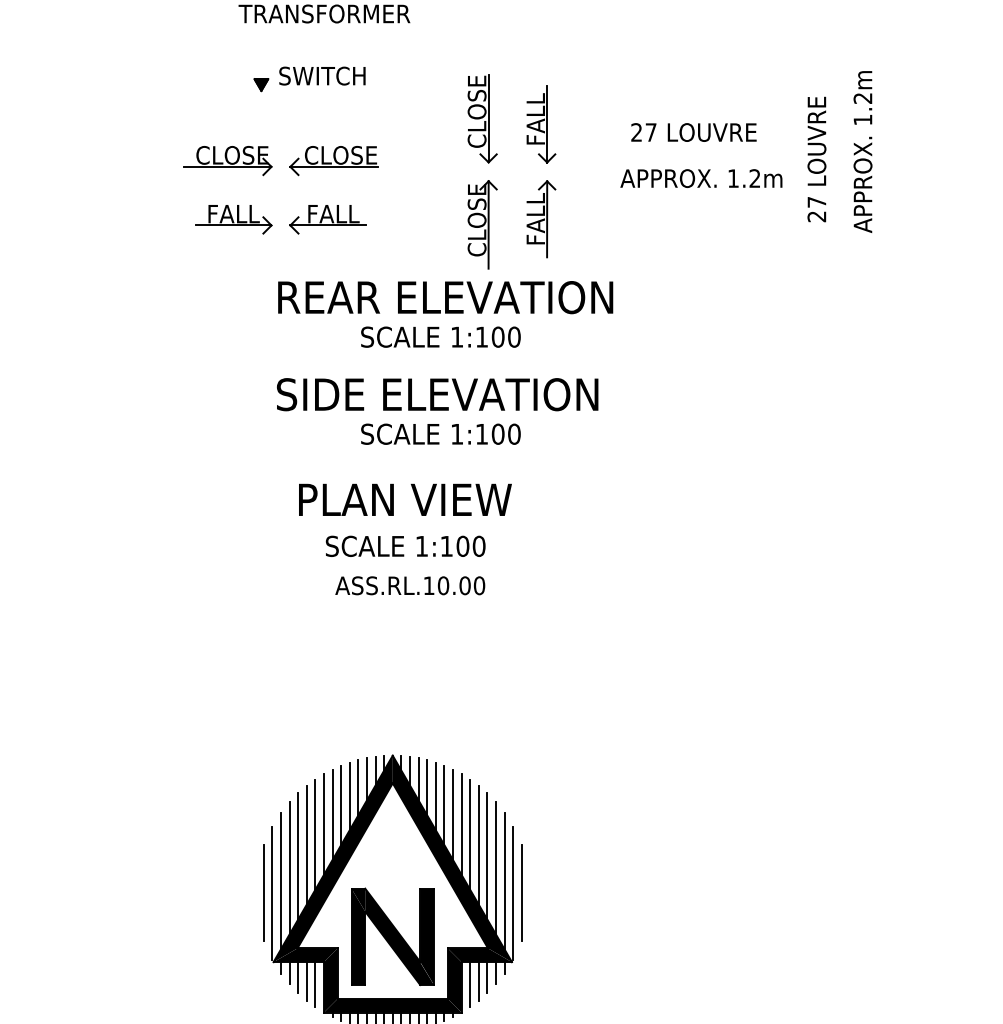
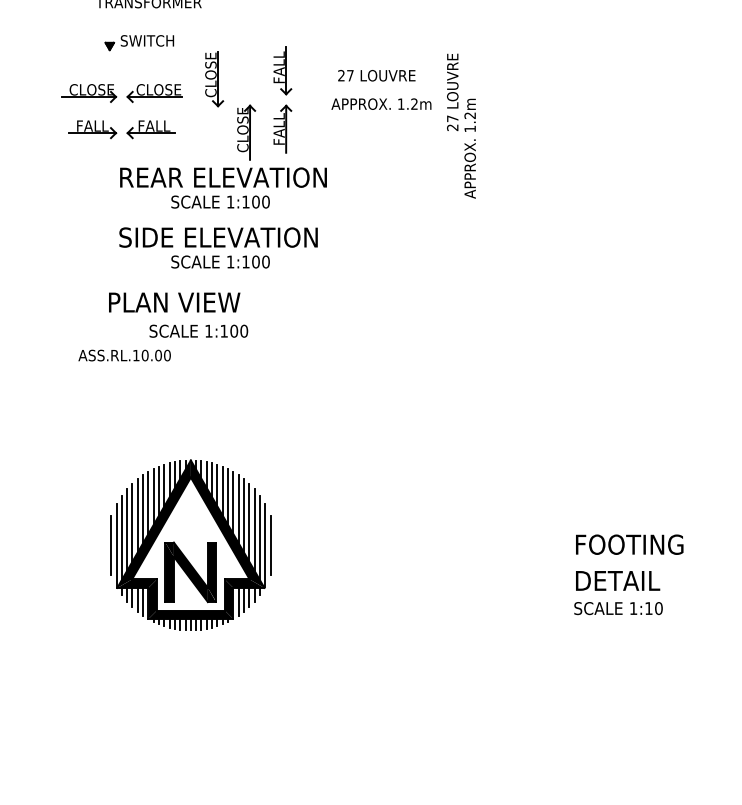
part: (482, 119) -> (214, 79), moved
text: (861, 151) -> (469, 148), moved
text: (405, 499) -> (174, 302), moved
text: (409, 585) -> (124, 355), moved

